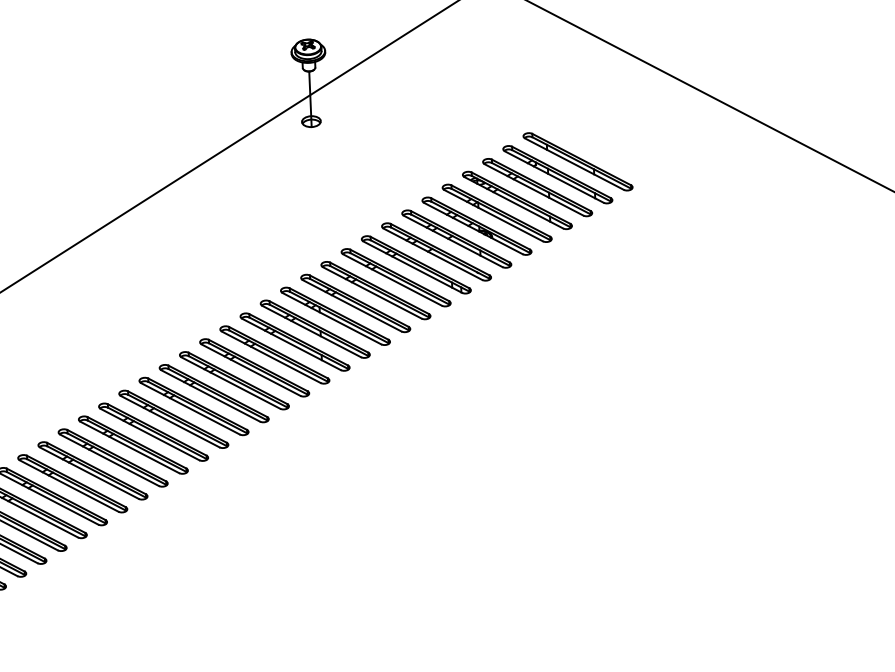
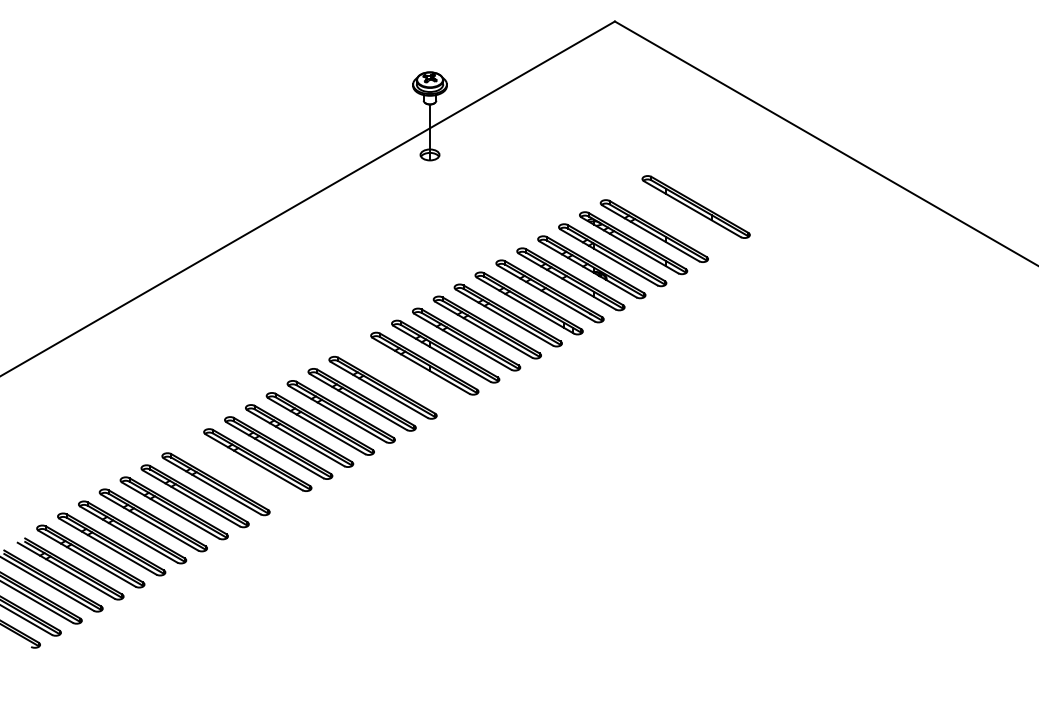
part: (557, 174) -> (674, 218), removed
part: (294, 341) -> (403, 375), removed
part: (132, 445) -> (236, 472), removed

